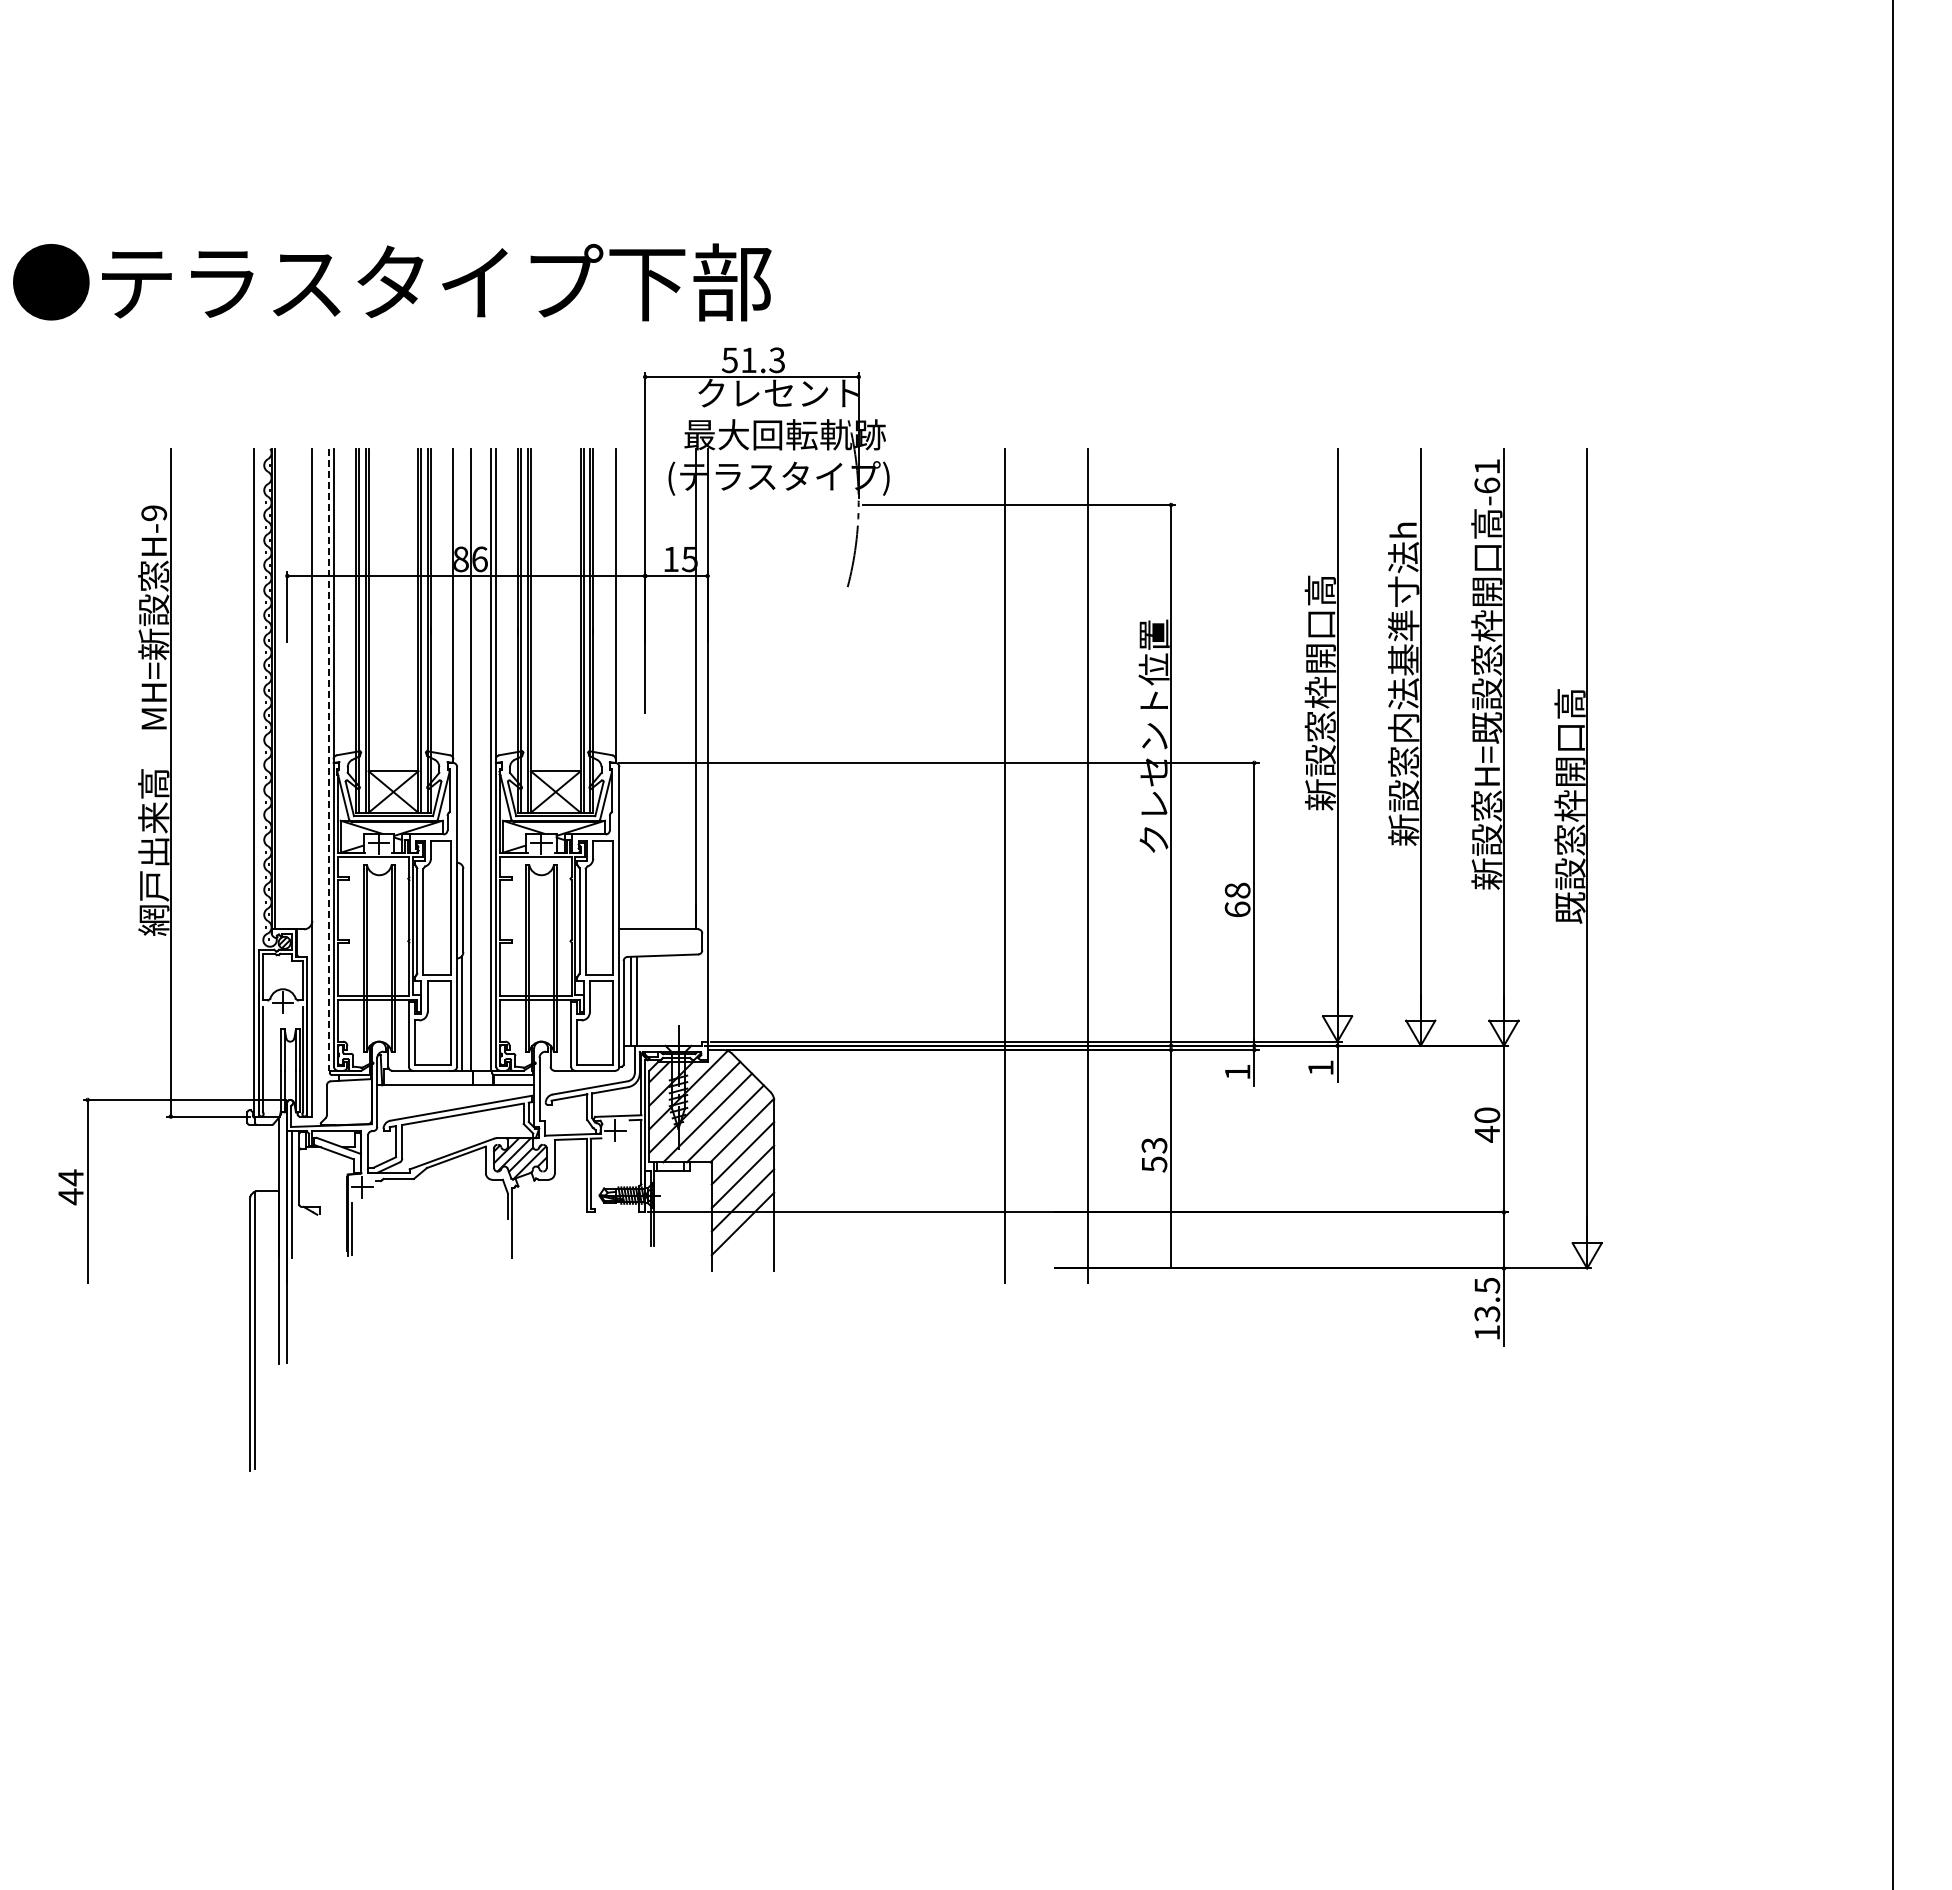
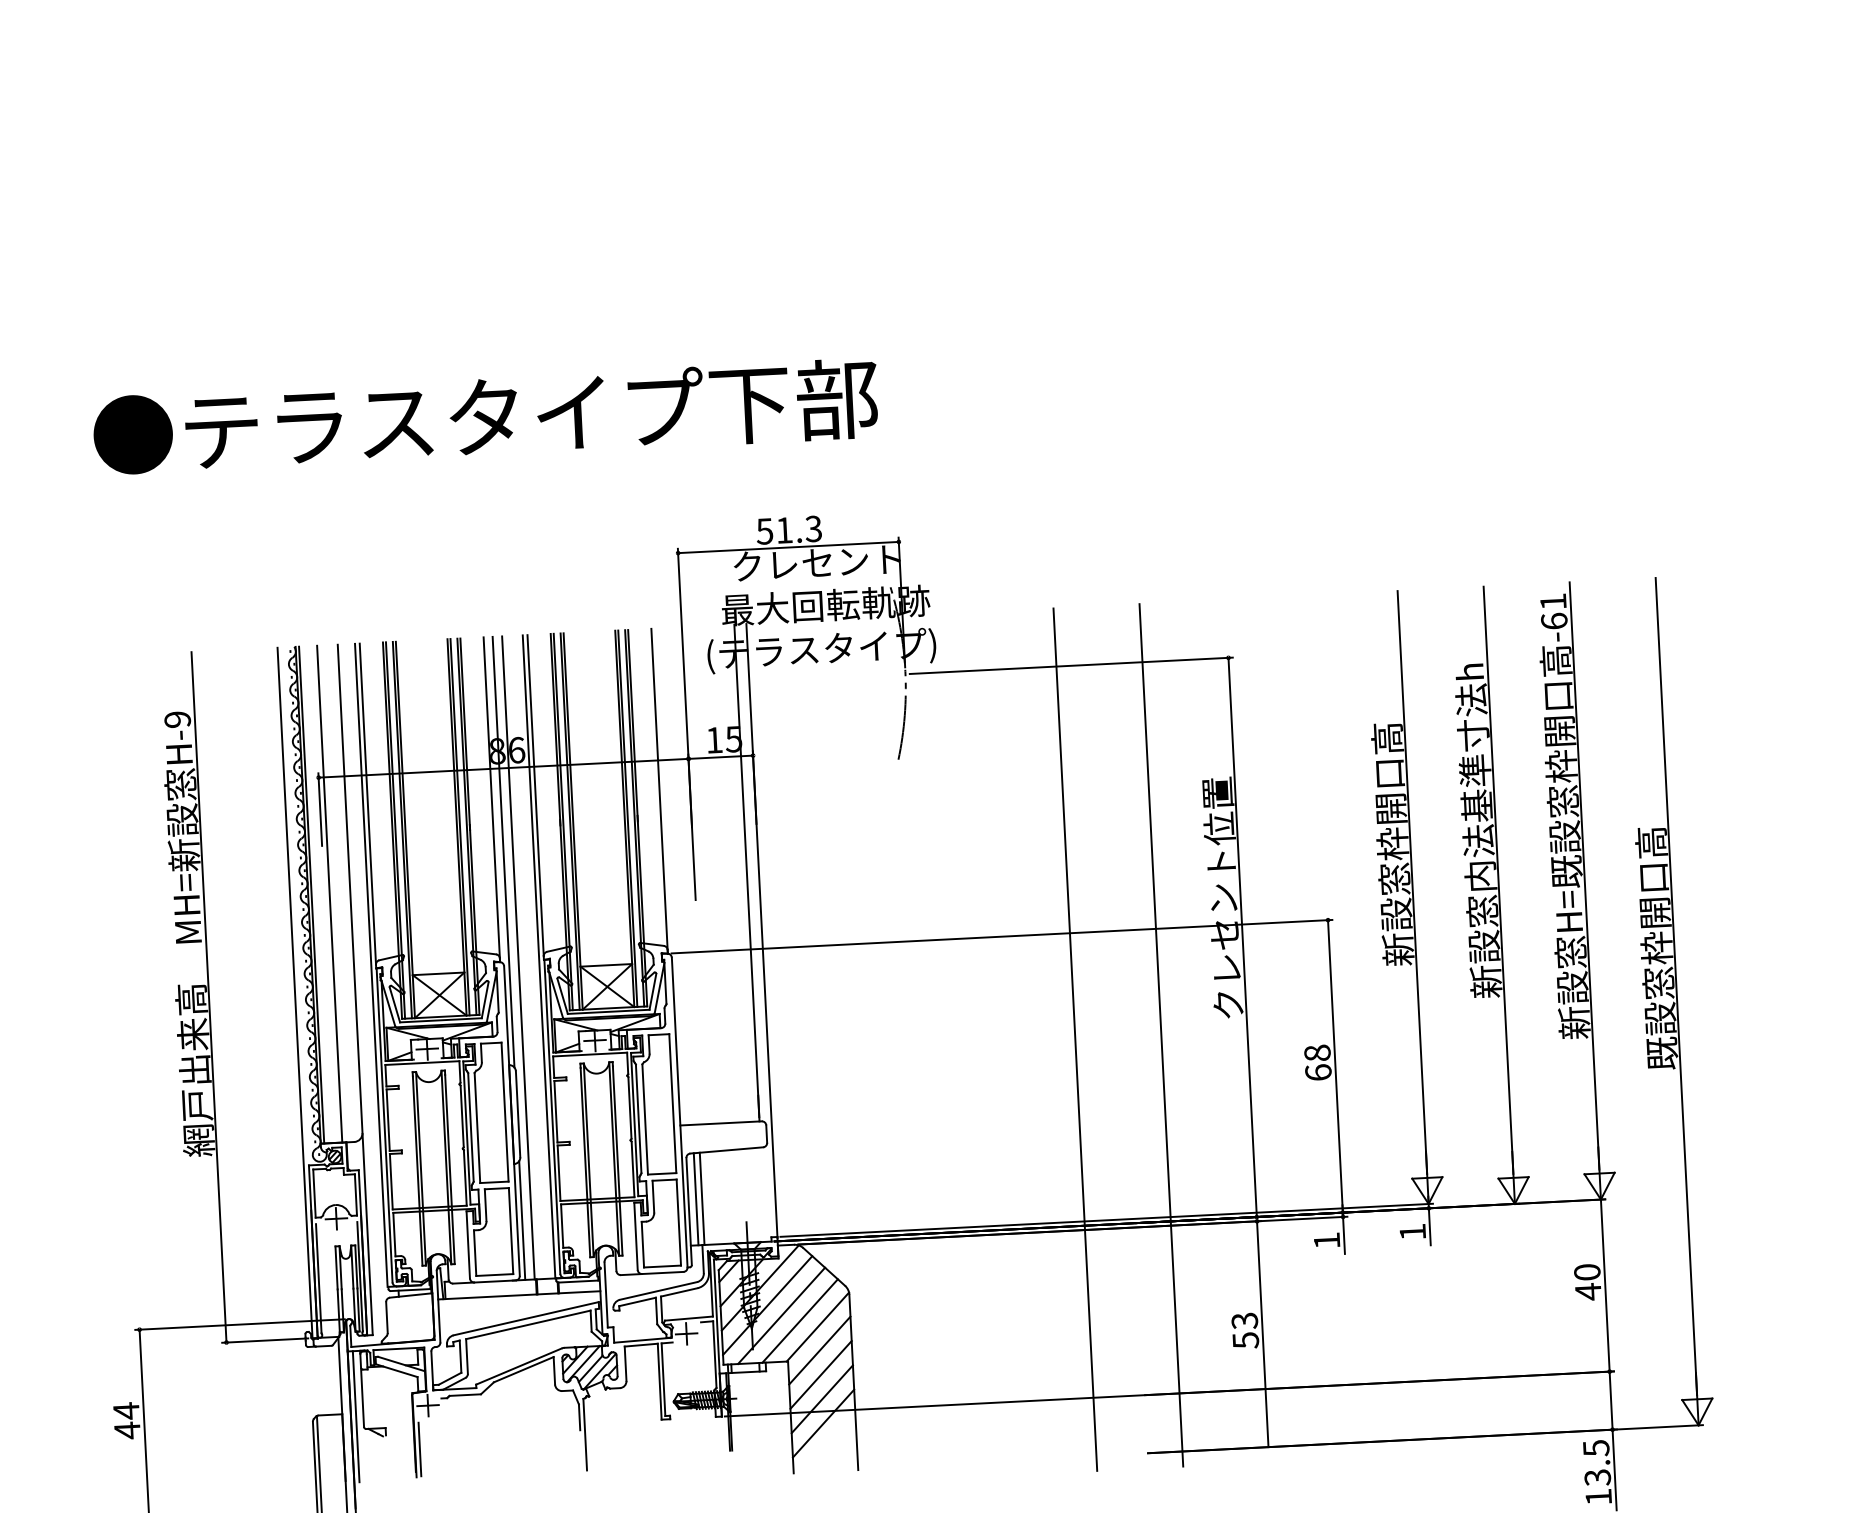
text: (392, 282) -> (486, 417), moved
line: (462, 656) -> (503, 851), added
line: (292, 688) -> (329, 893), added
line: (329, 760) -> (371, 966), dashed -> solid

